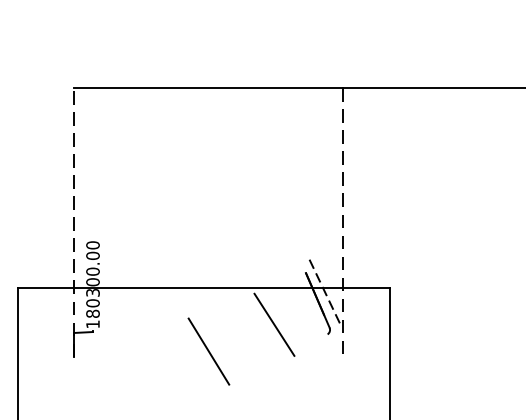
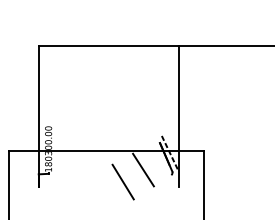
line: (73, 222) -> (38, 116), dashed -> solid
line: (343, 224) -> (179, 117), dashed -> solid
line: (207, 350) -> (122, 181), moved

